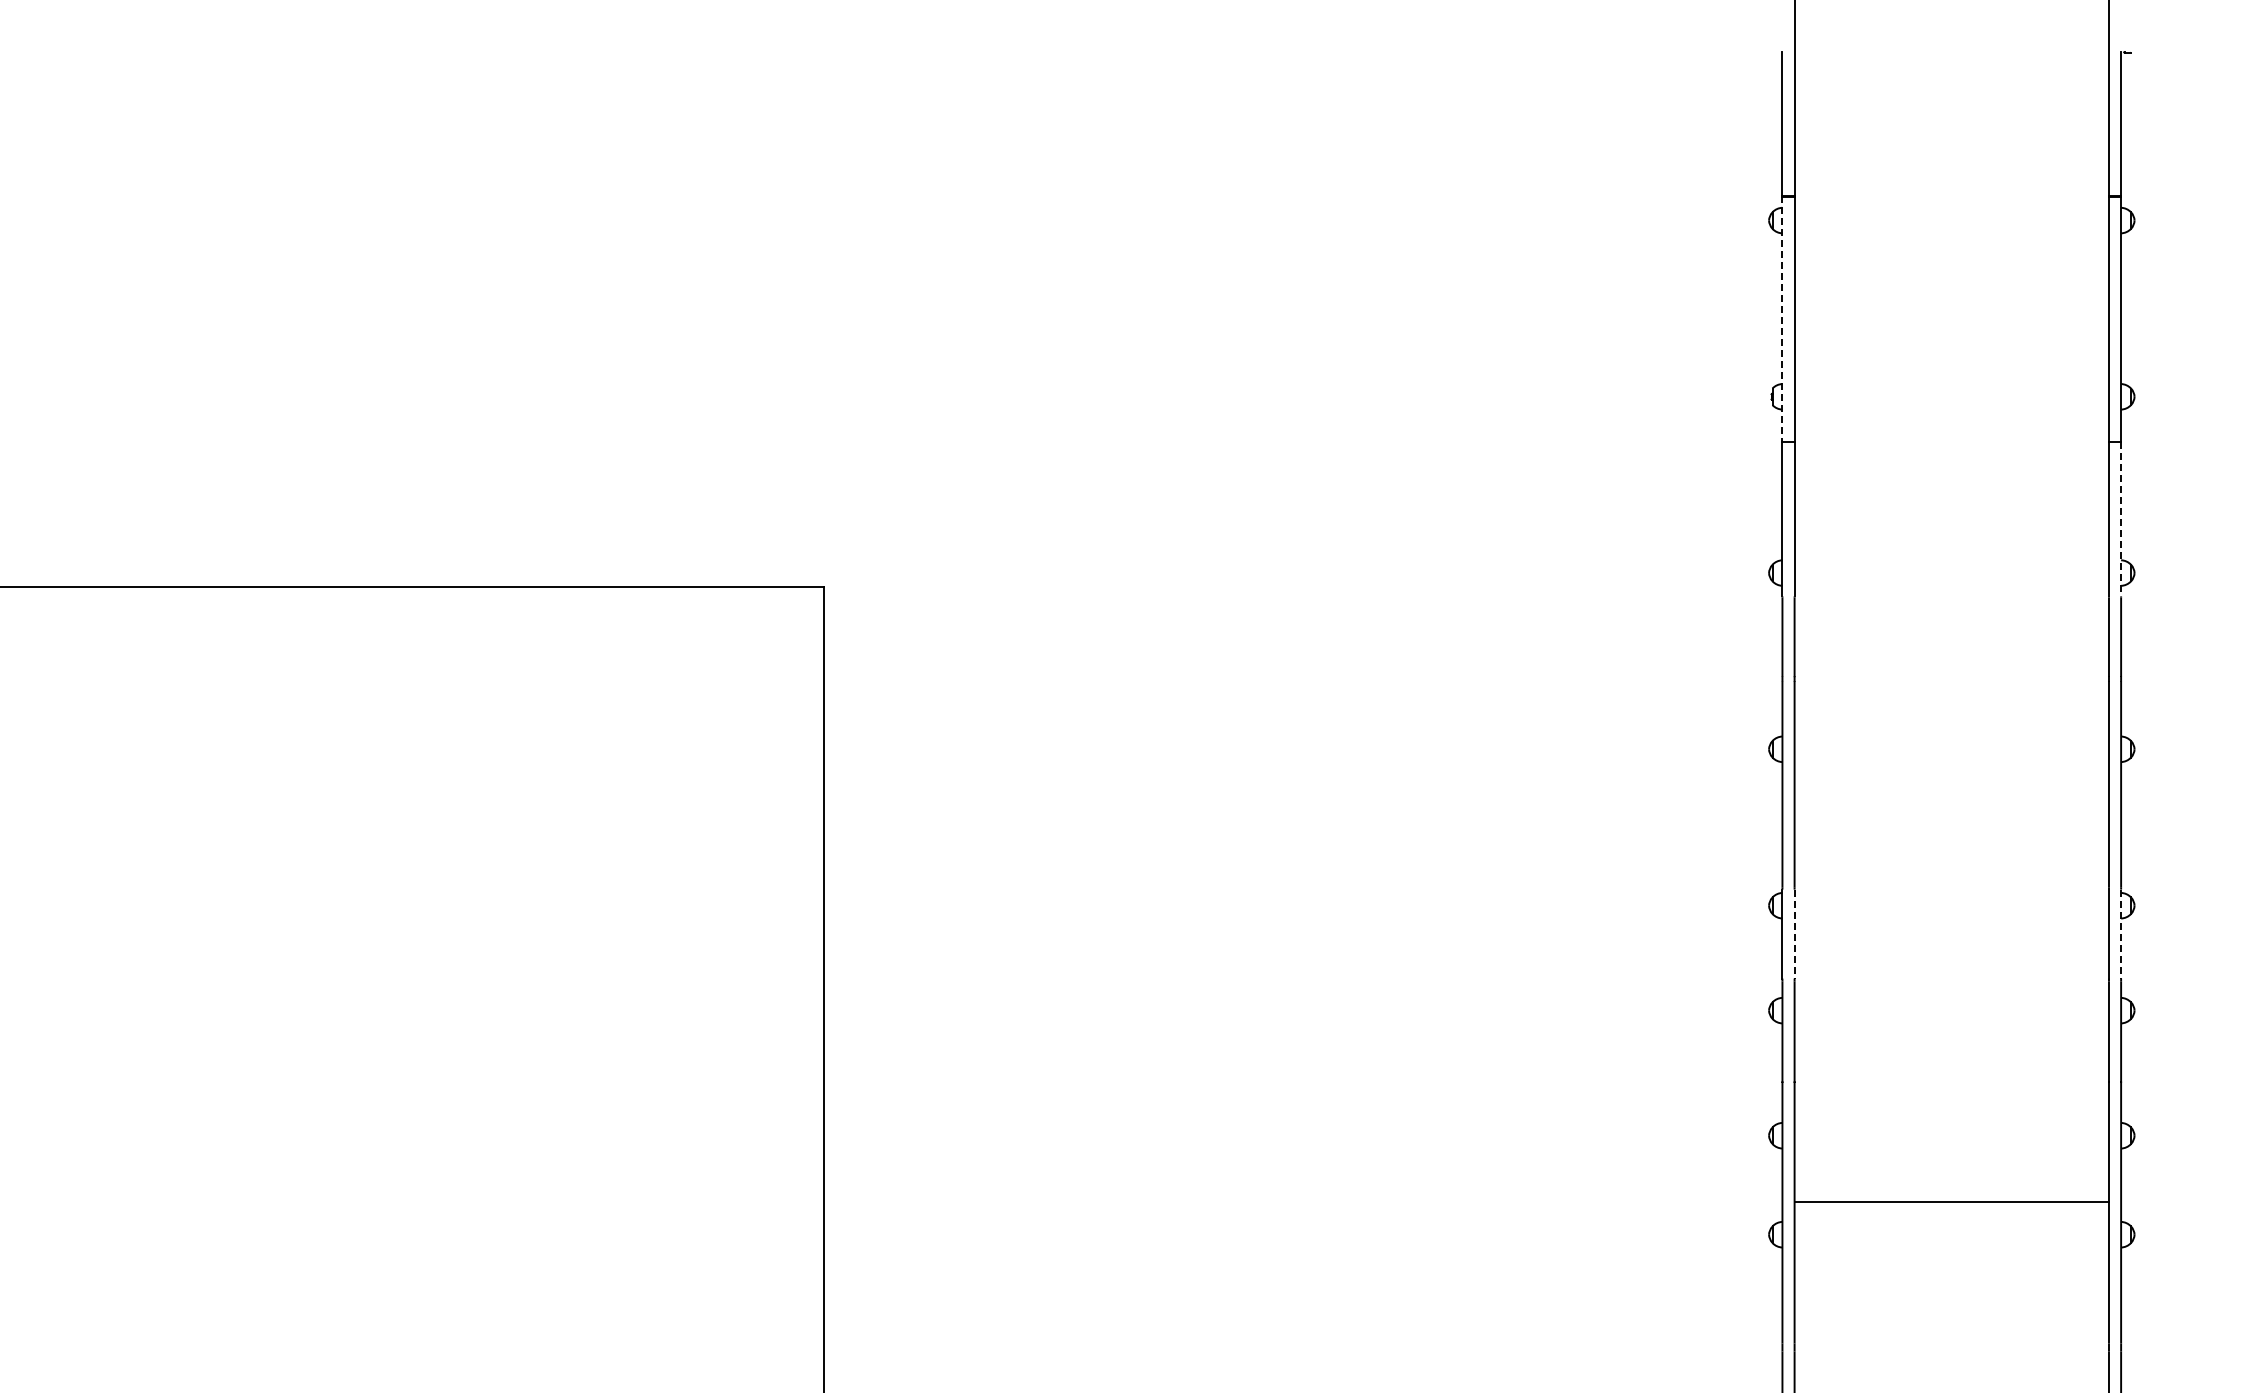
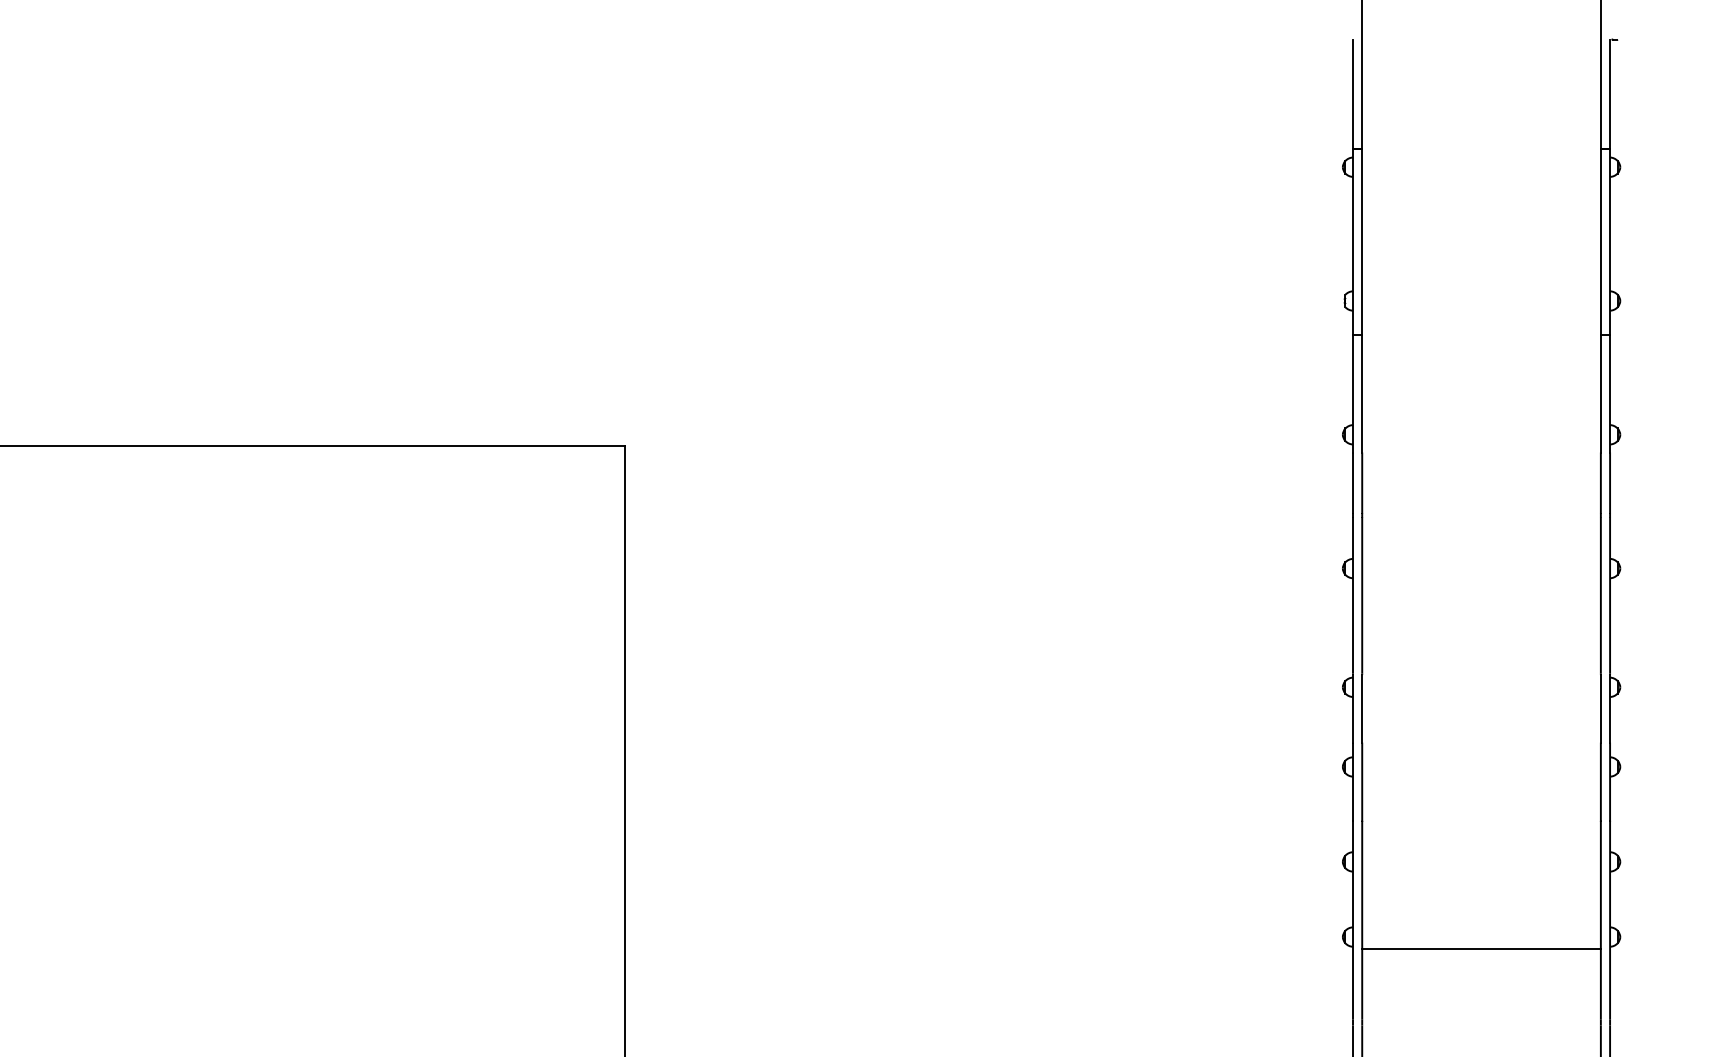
line: (1782, 319) -> (1353, 242), dashed -> solid
line: (2121, 519) -> (1610, 394), dashed -> solid
line: (1794, 934) -> (1362, 709), dashed -> solid
line: (2121, 934) -> (1610, 709), dashed -> solid
line: (1951, 1201) -> (1481, 949), moved

